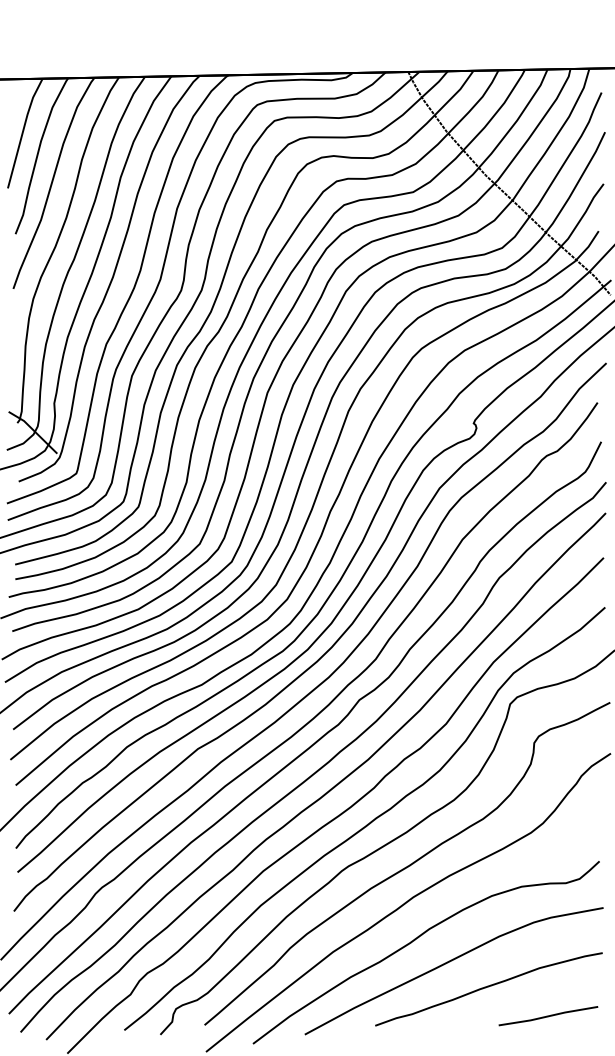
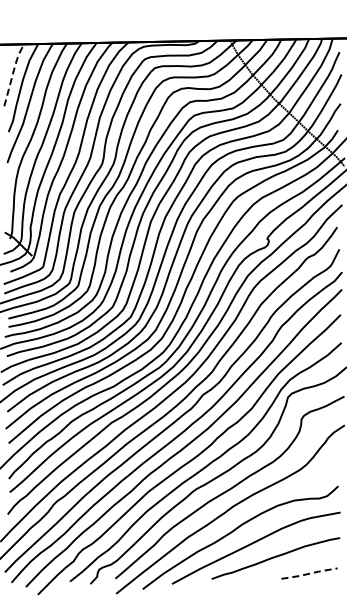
line: (24, 130) -> (13, 73), solid -> dashed
line: (550, 1015) -> (310, 573), solid -> dashed

